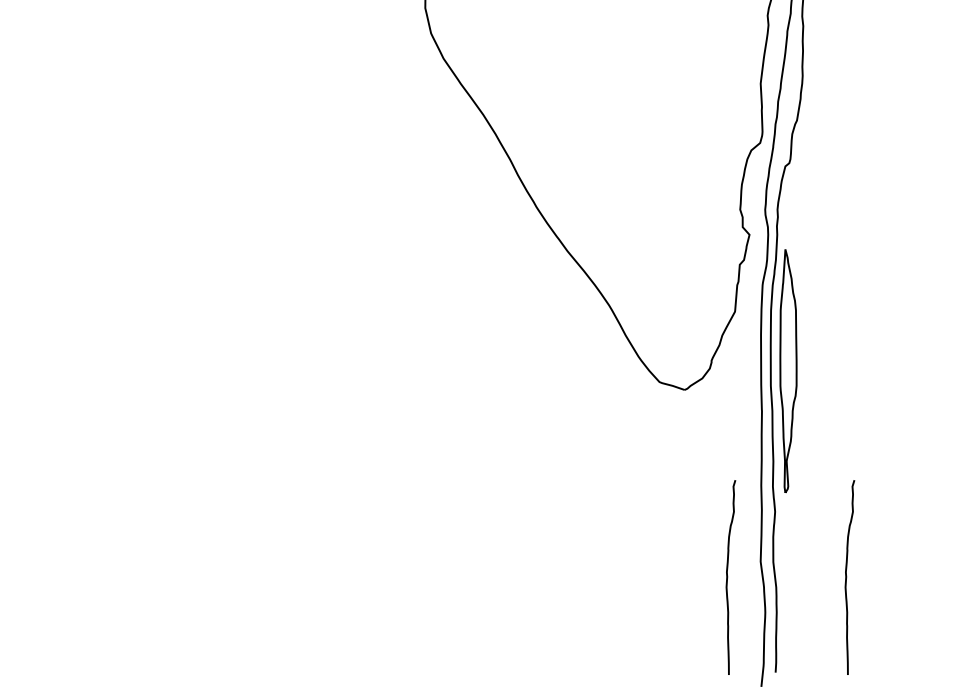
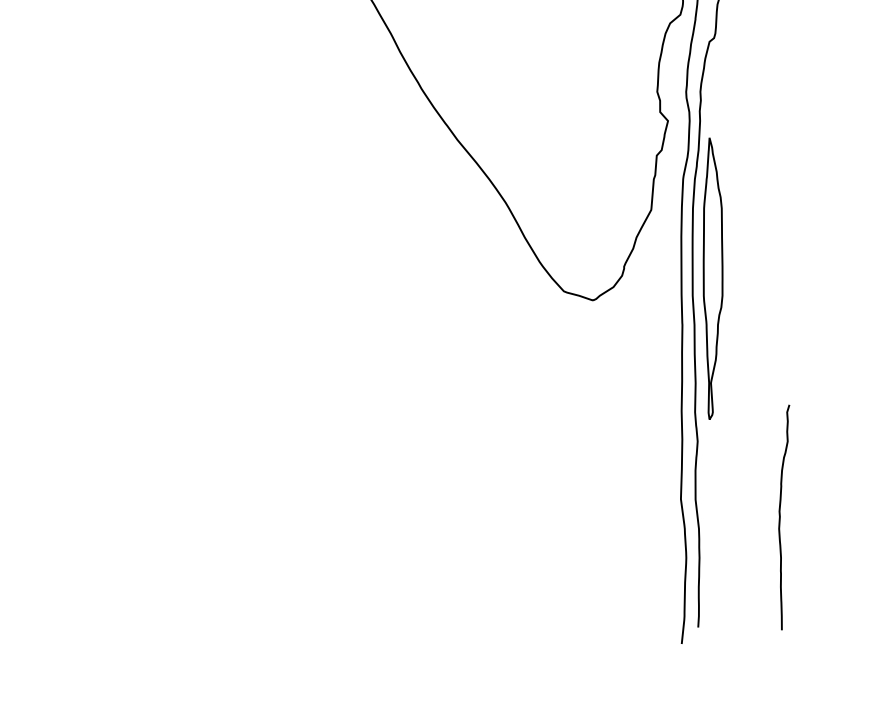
curve: (728, 577) -> (643, 517), removed

